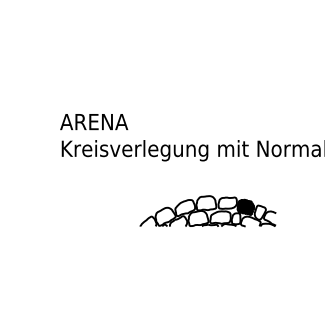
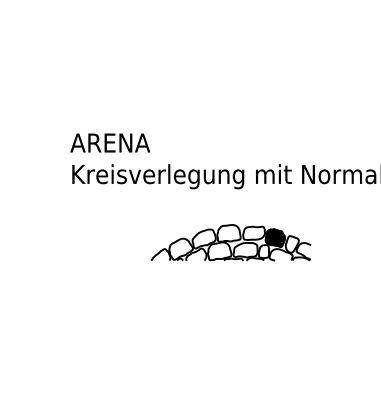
part: (207, 211) -> (230, 242), moved

